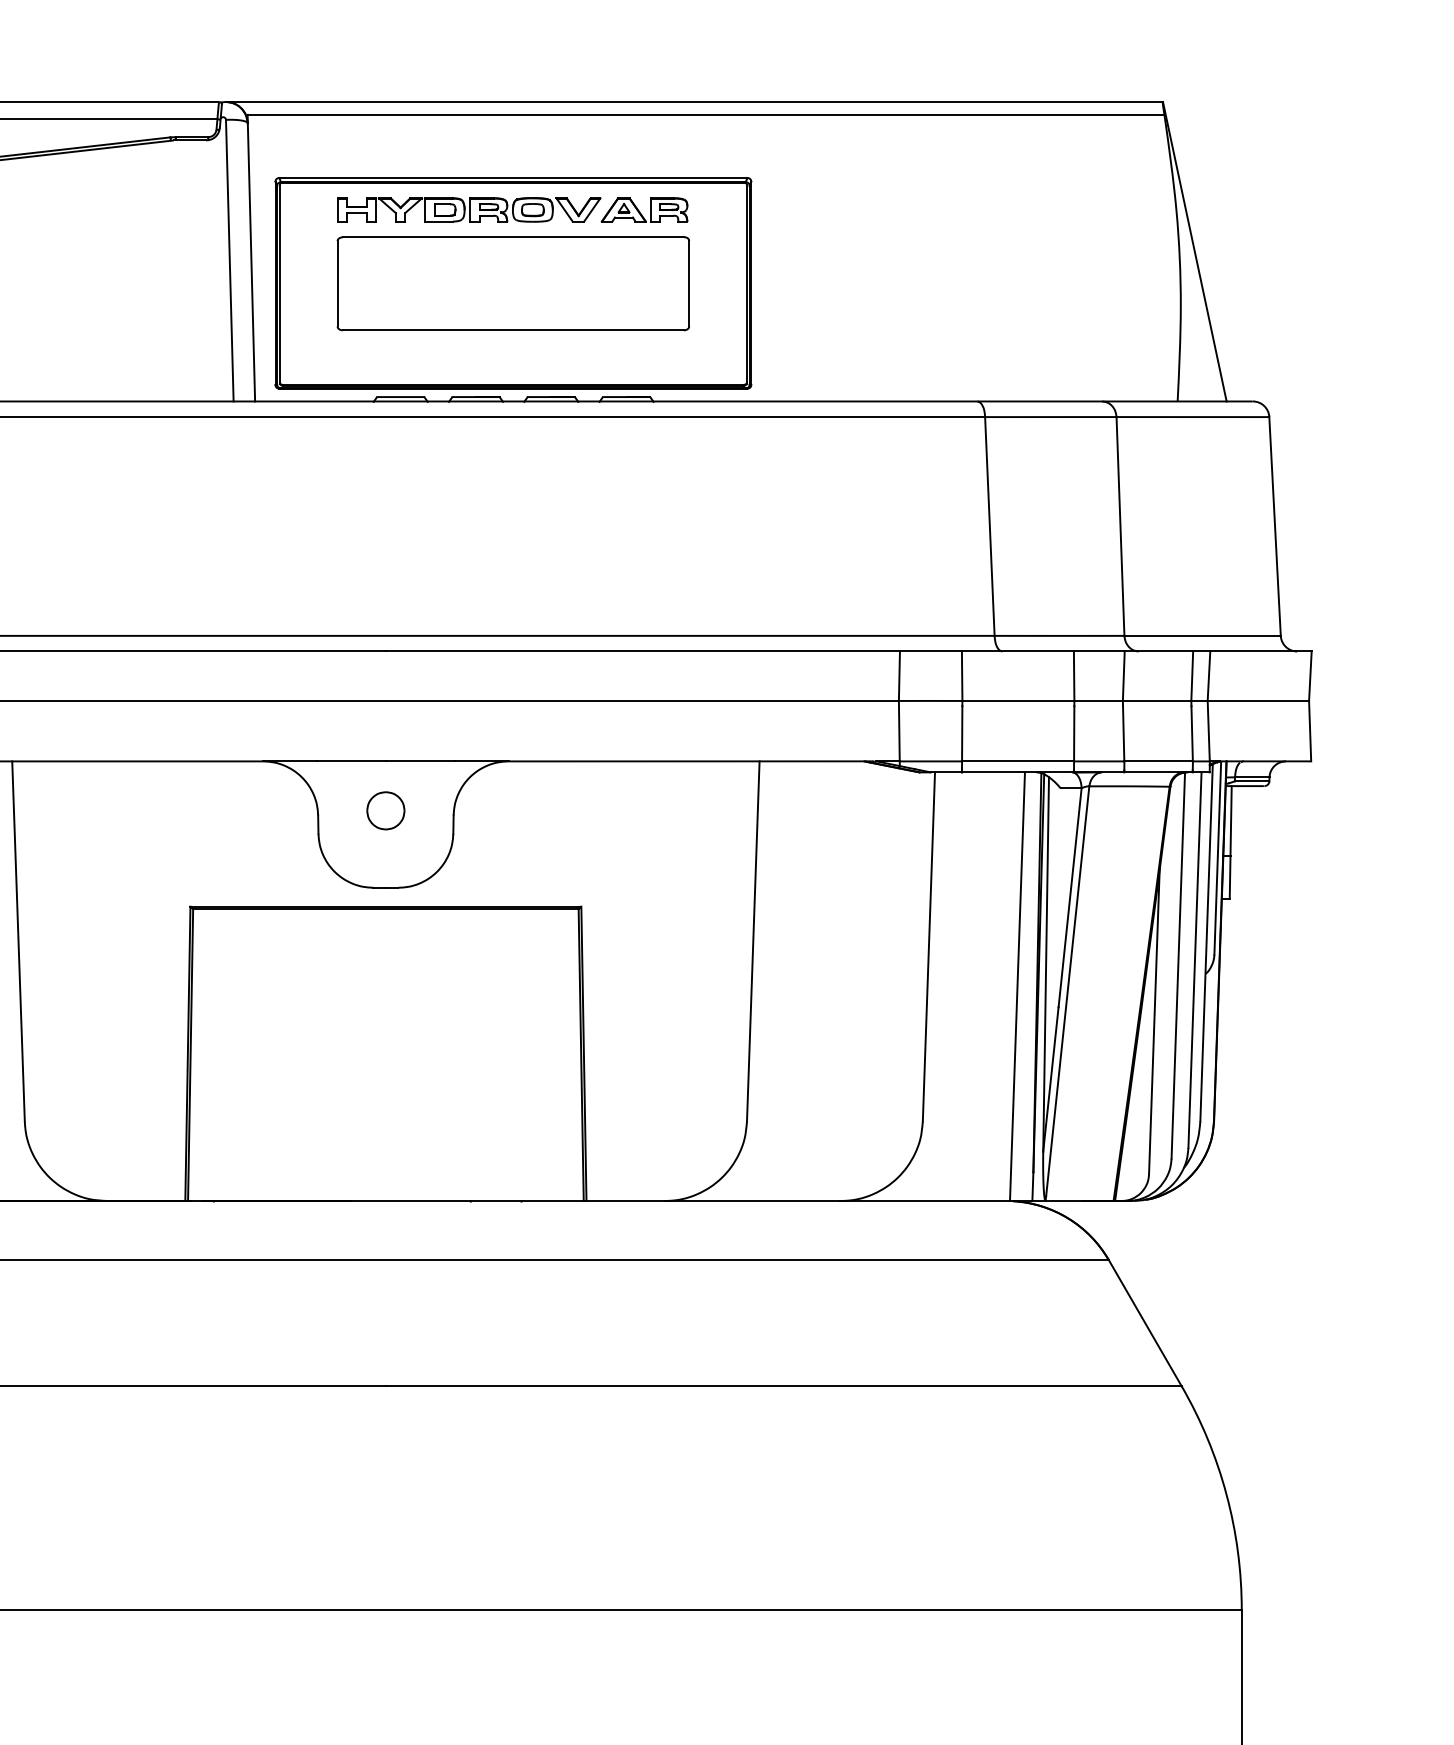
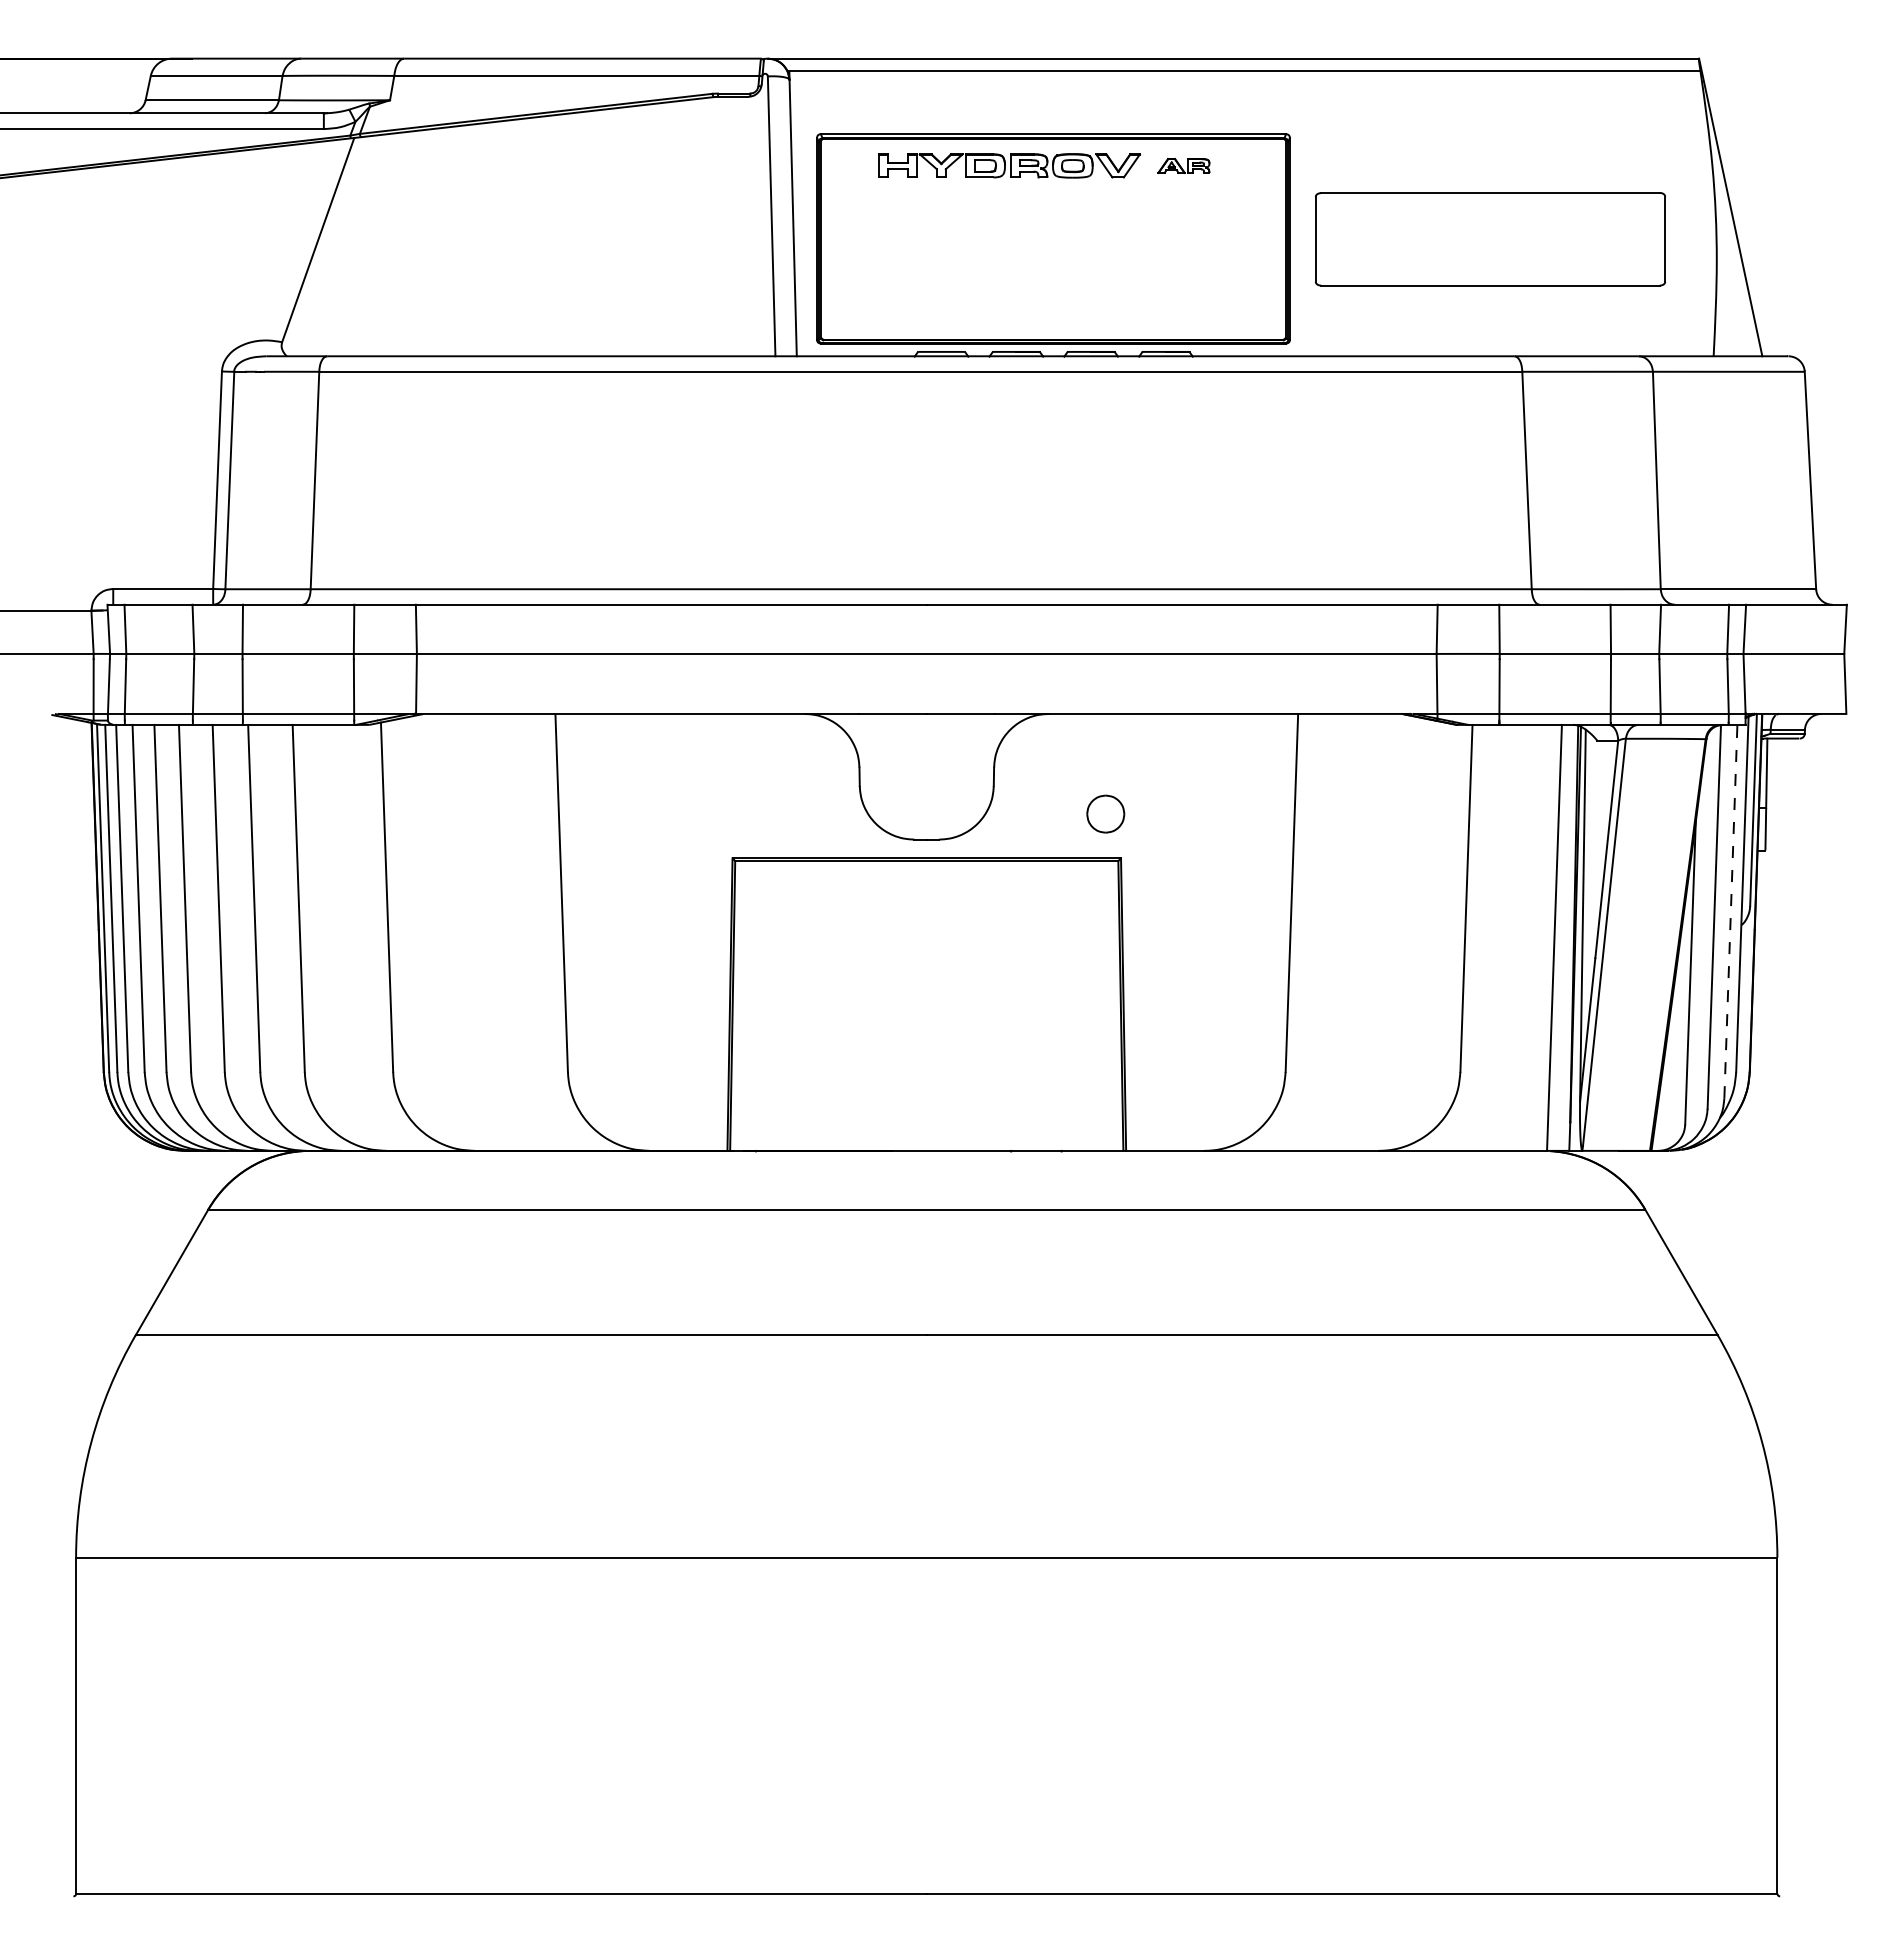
part: (644, 209) -> (1183, 165), size x0.6
part: (513, 283) -> (1490, 239), moved
part: (385, 810) -> (1105, 813), moved
line: (1194, 960) -> (1730, 911), solid -> dashed

